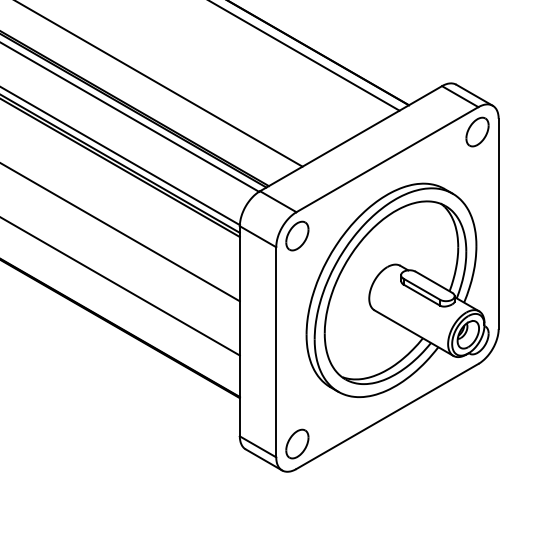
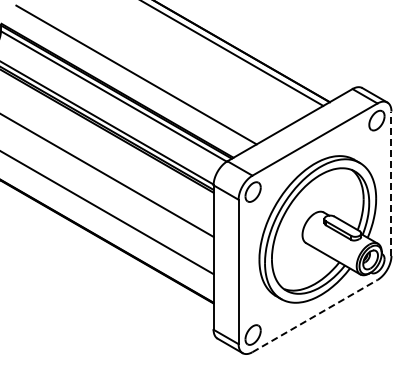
line: (498, 223) -> (391, 183), solid -> dashed
line: (388, 415) -> (315, 315), solid -> dashed

